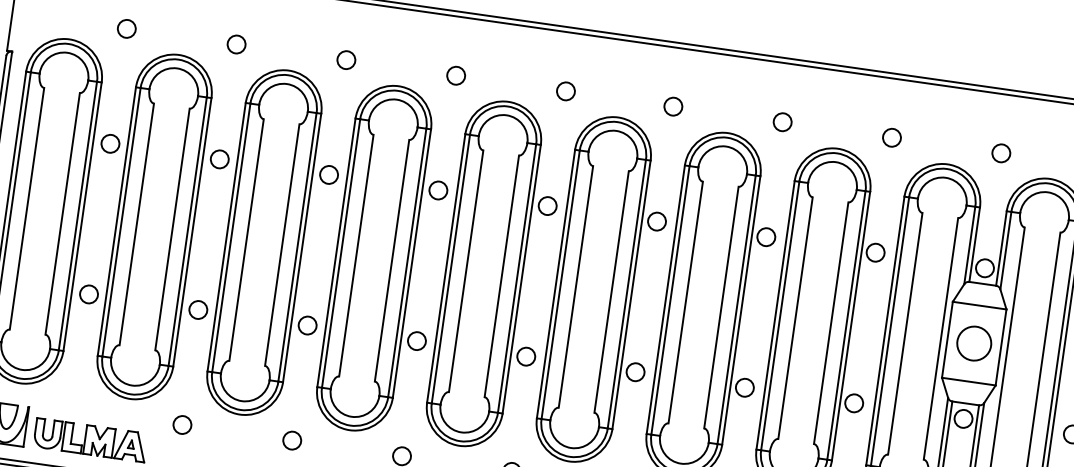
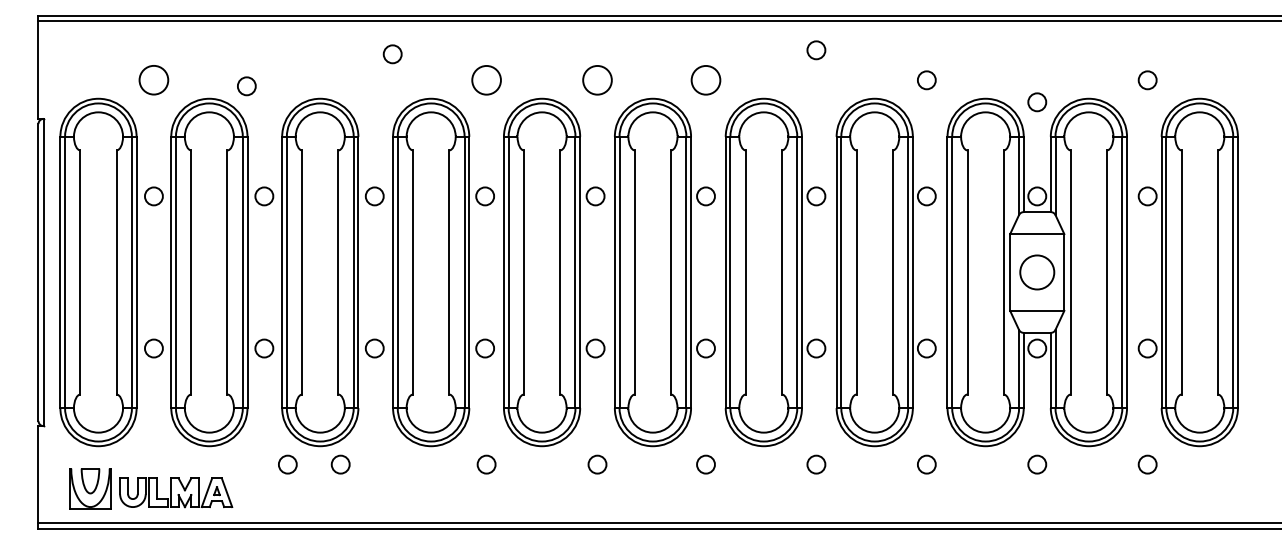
circle: (126, 29) -> (153, 80), size x1.6
circle: (236, 44) -> (246, 86), moved
circle: (346, 60) -> (392, 54), moved
circle: (456, 75) -> (486, 80), size x1.6
circle: (565, 91) -> (597, 80), size x1.6
circle: (672, 106) -> (705, 80), size x1.6
circle: (782, 122) -> (816, 50), moved
circle: (1001, 153) -> (1037, 102), moved
circle: (182, 424) -> (287, 464), moved
circle: (292, 440) -> (340, 464), moved

